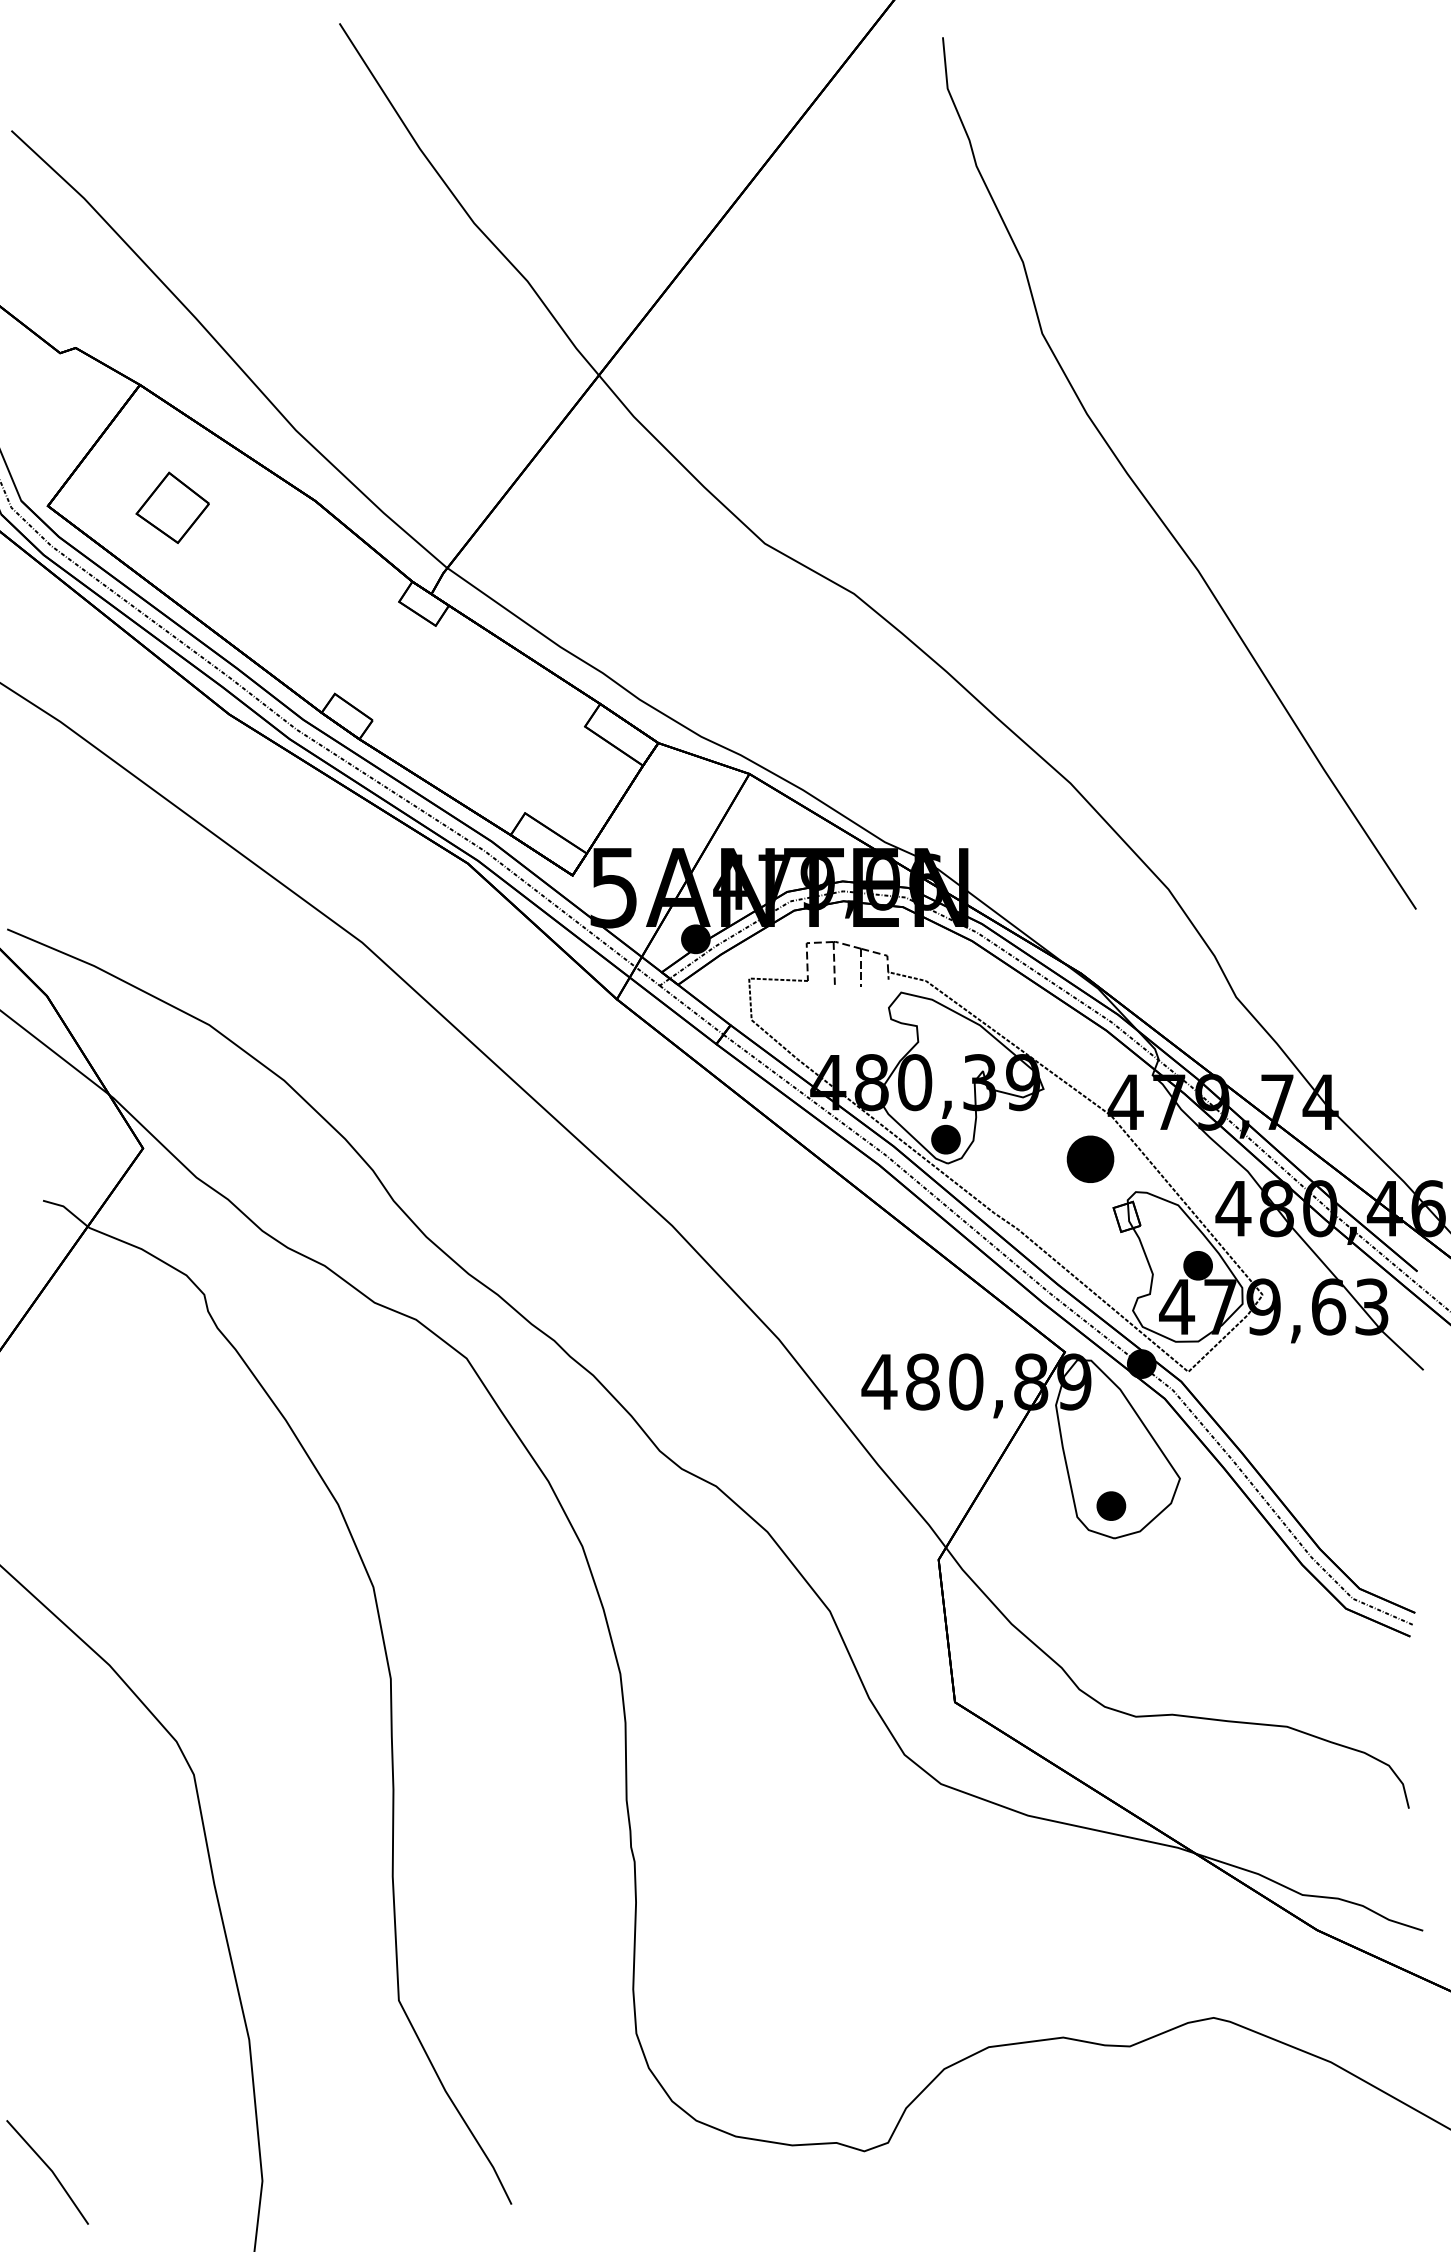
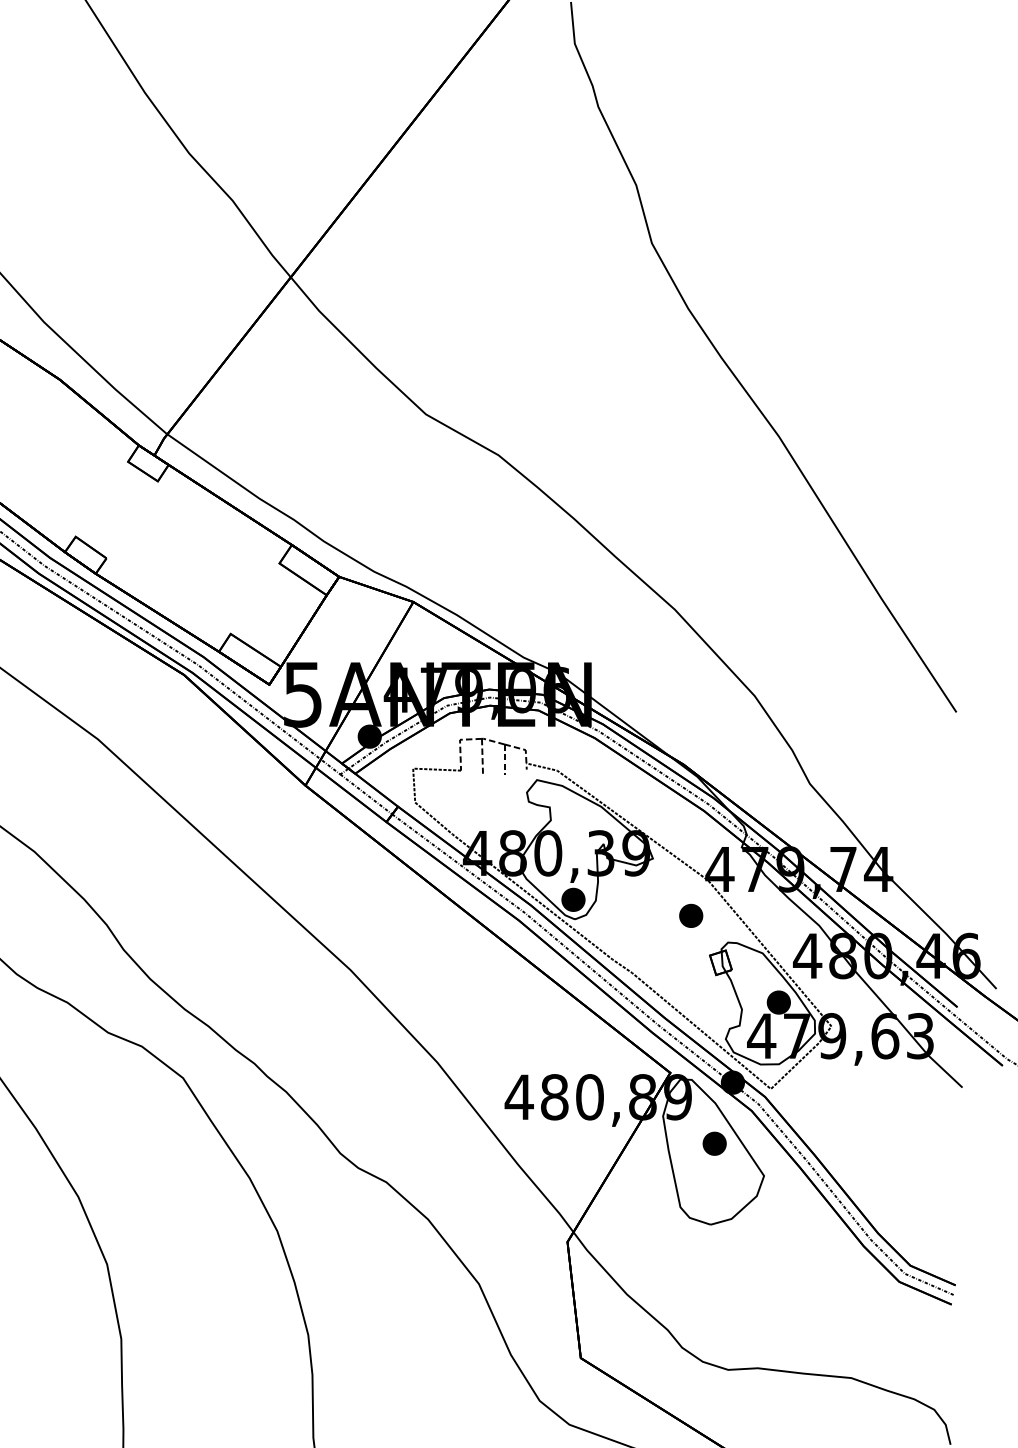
part: (1090, 1159) -> (691, 916), size x0.62
part: (1111, 1505) -> (714, 1143), moved

